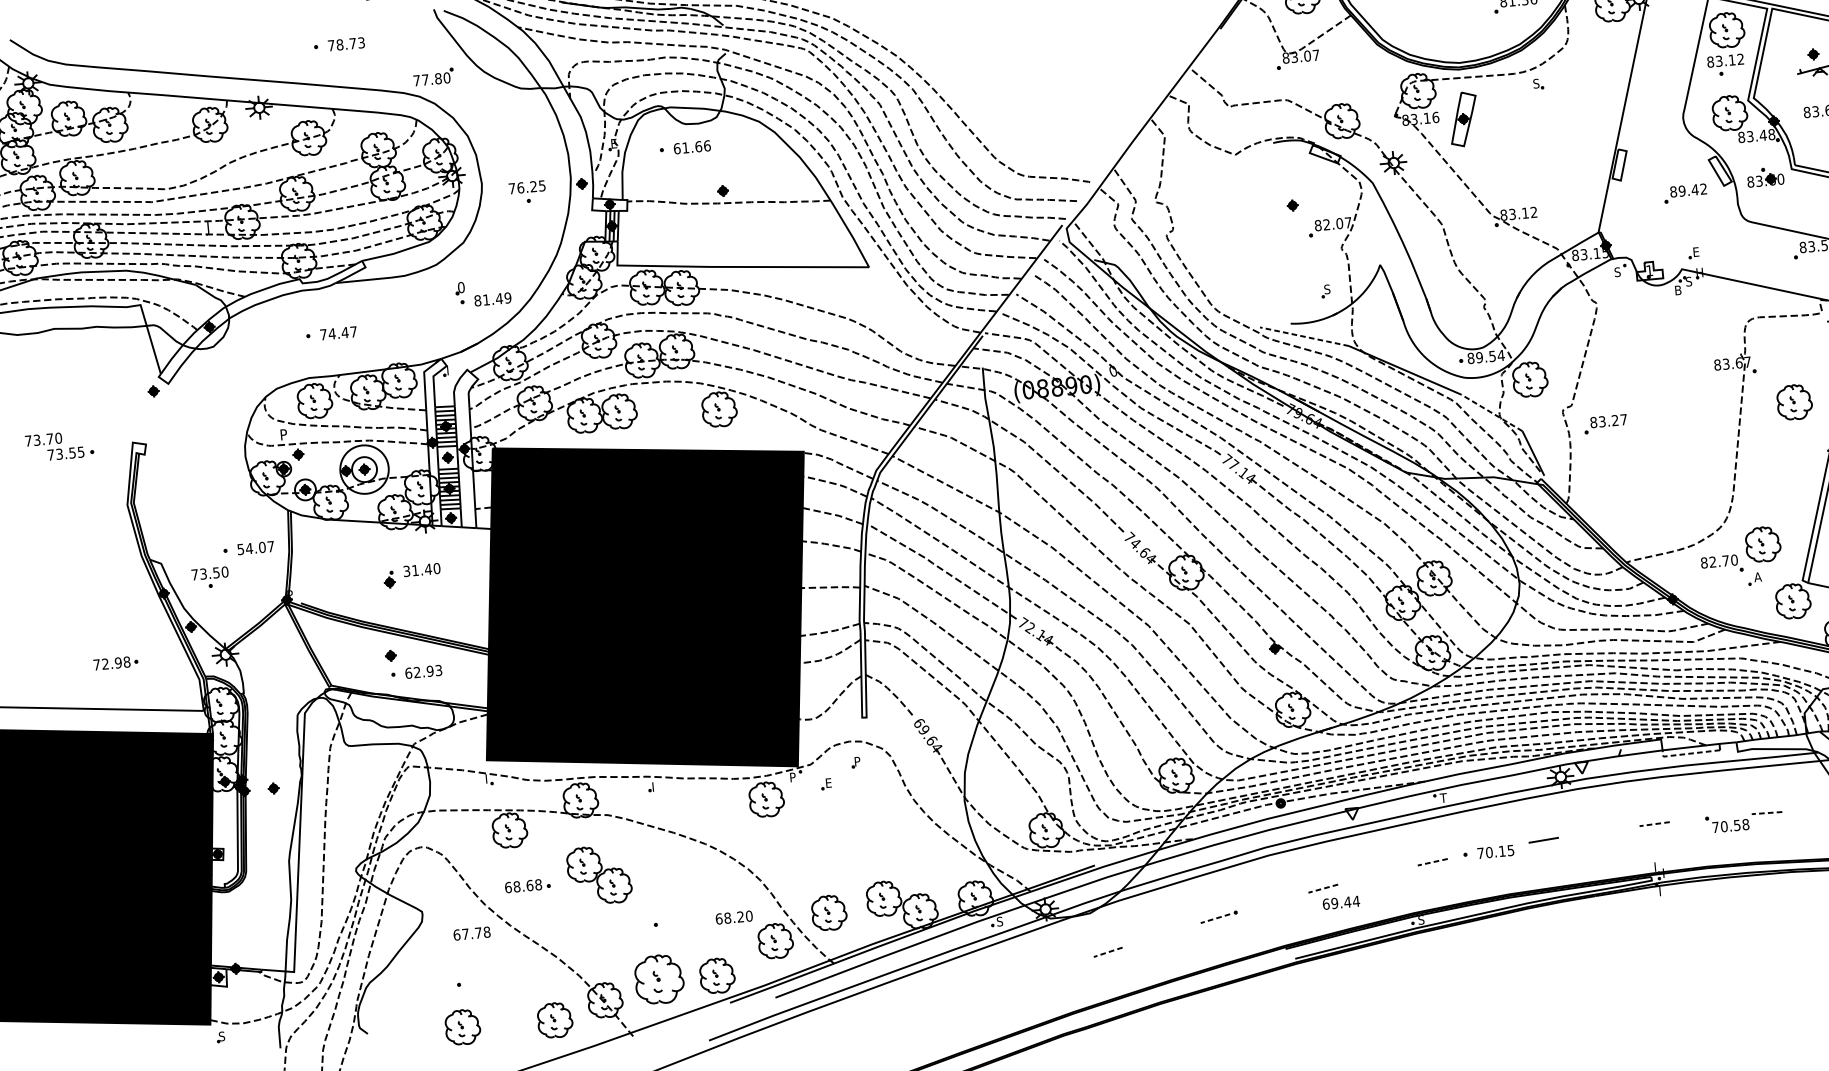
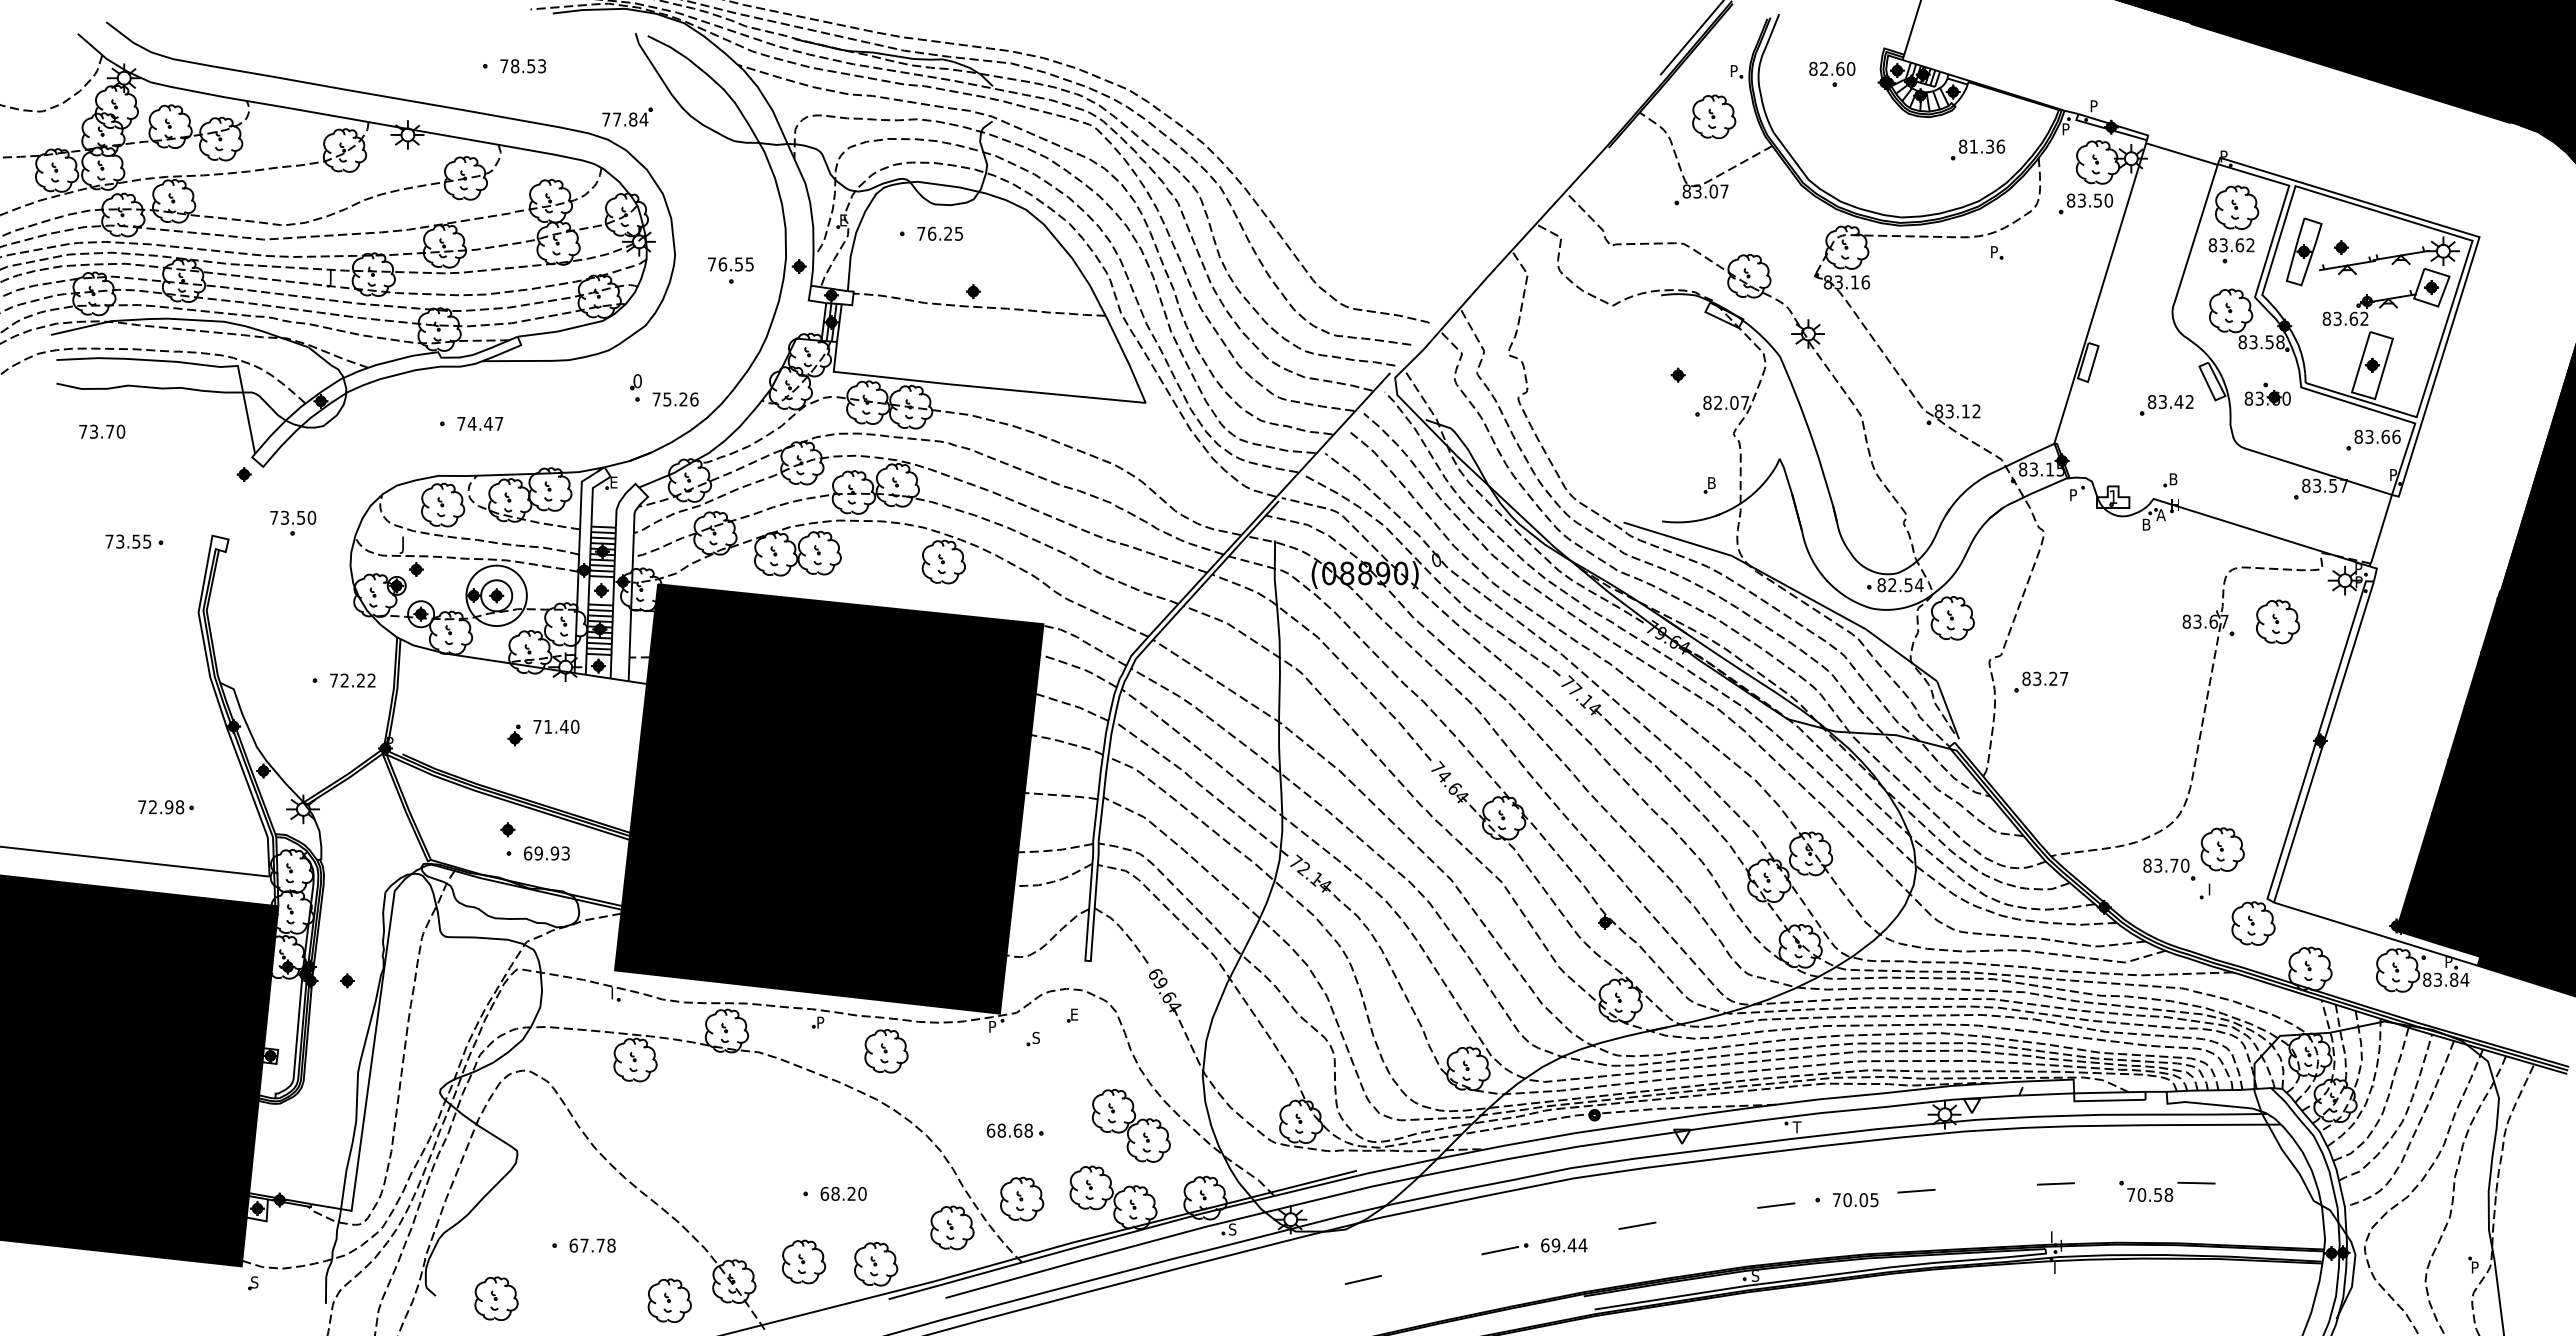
part: (1606, 38) -> (2086, 203), added
text: (353, 43) -> (531, 66), 78.73 -> 78.53
text: (1731, 60) -> (2239, 245), 83.12 -> 83.62
text: (446, 77) -> (643, 119), 77.80 -> 77.84
text: (1536, 84) -> (1994, 252), S -> P
part: (1463, 119) -> (2303, 251), moved
text: (1763, 135) -> (2269, 342), 83.48 -> 83.58
text: (692, 147) -> (940, 233), 61.66 -> 76.25
text: (533, 186) -> (738, 264), 76.25 -> 76.55
text: (1681, 190) -> (2162, 401), 89.42 -> 83.42
text: (1698, 252) -> (2175, 479), E -> B
text: (1617, 272) -> (2073, 495), S -> P
text: (1688, 282) -> (2160, 515), S -> A
text: (1327, 289) -> (1711, 483), S -> B
text: (492, 299) -> (675, 399), 81.49 -> 75.26
line: (1304, 337) -> (1677, 539), dashed -> solid
text: (1479, 357) -> (1892, 585), 89.54 -> 82.54
text: (450, 370) -> (614, 482), I -> E
part: (1795, 401) -> (2278, 621), moved
line: (1491, 412) -> (1900, 654), dashed -> solid
text: (283, 435) -> (400, 544), P -> J
text: (43, 439) -> (102, 431), moved
text: (255, 548) -> (352, 680), 54.07 -> 72.22
text: (1713, 561) -> (2158, 865), 82.70 -> 83.70
text: (406, 571) -> (537, 726), 31.40 -> 71.40
part: (210, 577) -> (293, 522), moved
text: (1758, 577) -> (2212, 889), A -> I
text: (417, 672) -> (538, 853), 62.93 -> 69.93
line: (1688, 753) -> (2105, 1100), dashed -> solid
text: (857, 761) -> (1074, 1014), P -> E
text: (828, 782) -> (1035, 1037), E -> S
text: (655, 784) -> (821, 1019), I -> P
part: (766, 799) -> (886, 1051), moved
line: (1766, 813) -> (2195, 1183), dashed -> solid
line: (1654, 823) -> (2055, 1183), dashed -> solid
text: (1502, 851) -> (1863, 1200), 70.15 -> 70.05
line: (1432, 862) -> (1775, 1205), dashed -> solid
part: (598, 874) -> (1130, 1125), moved
part: (527, 885) -> (1014, 1130), moved
line: (1323, 888) -> (1637, 1225), dashed -> solid
text: (1341, 902) -> (1564, 1245), moved
text: (734, 917) -> (843, 1193), moved
line: (1214, 918) -> (1499, 1250), dashed -> solid
text: (471, 933) -> (592, 1245), moved
line: (1108, 951) -> (1363, 1279), dashed -> solid
part: (659, 978) -> (804, 1261), size x0.71
part: (462, 1027) -> (496, 1298), moved

